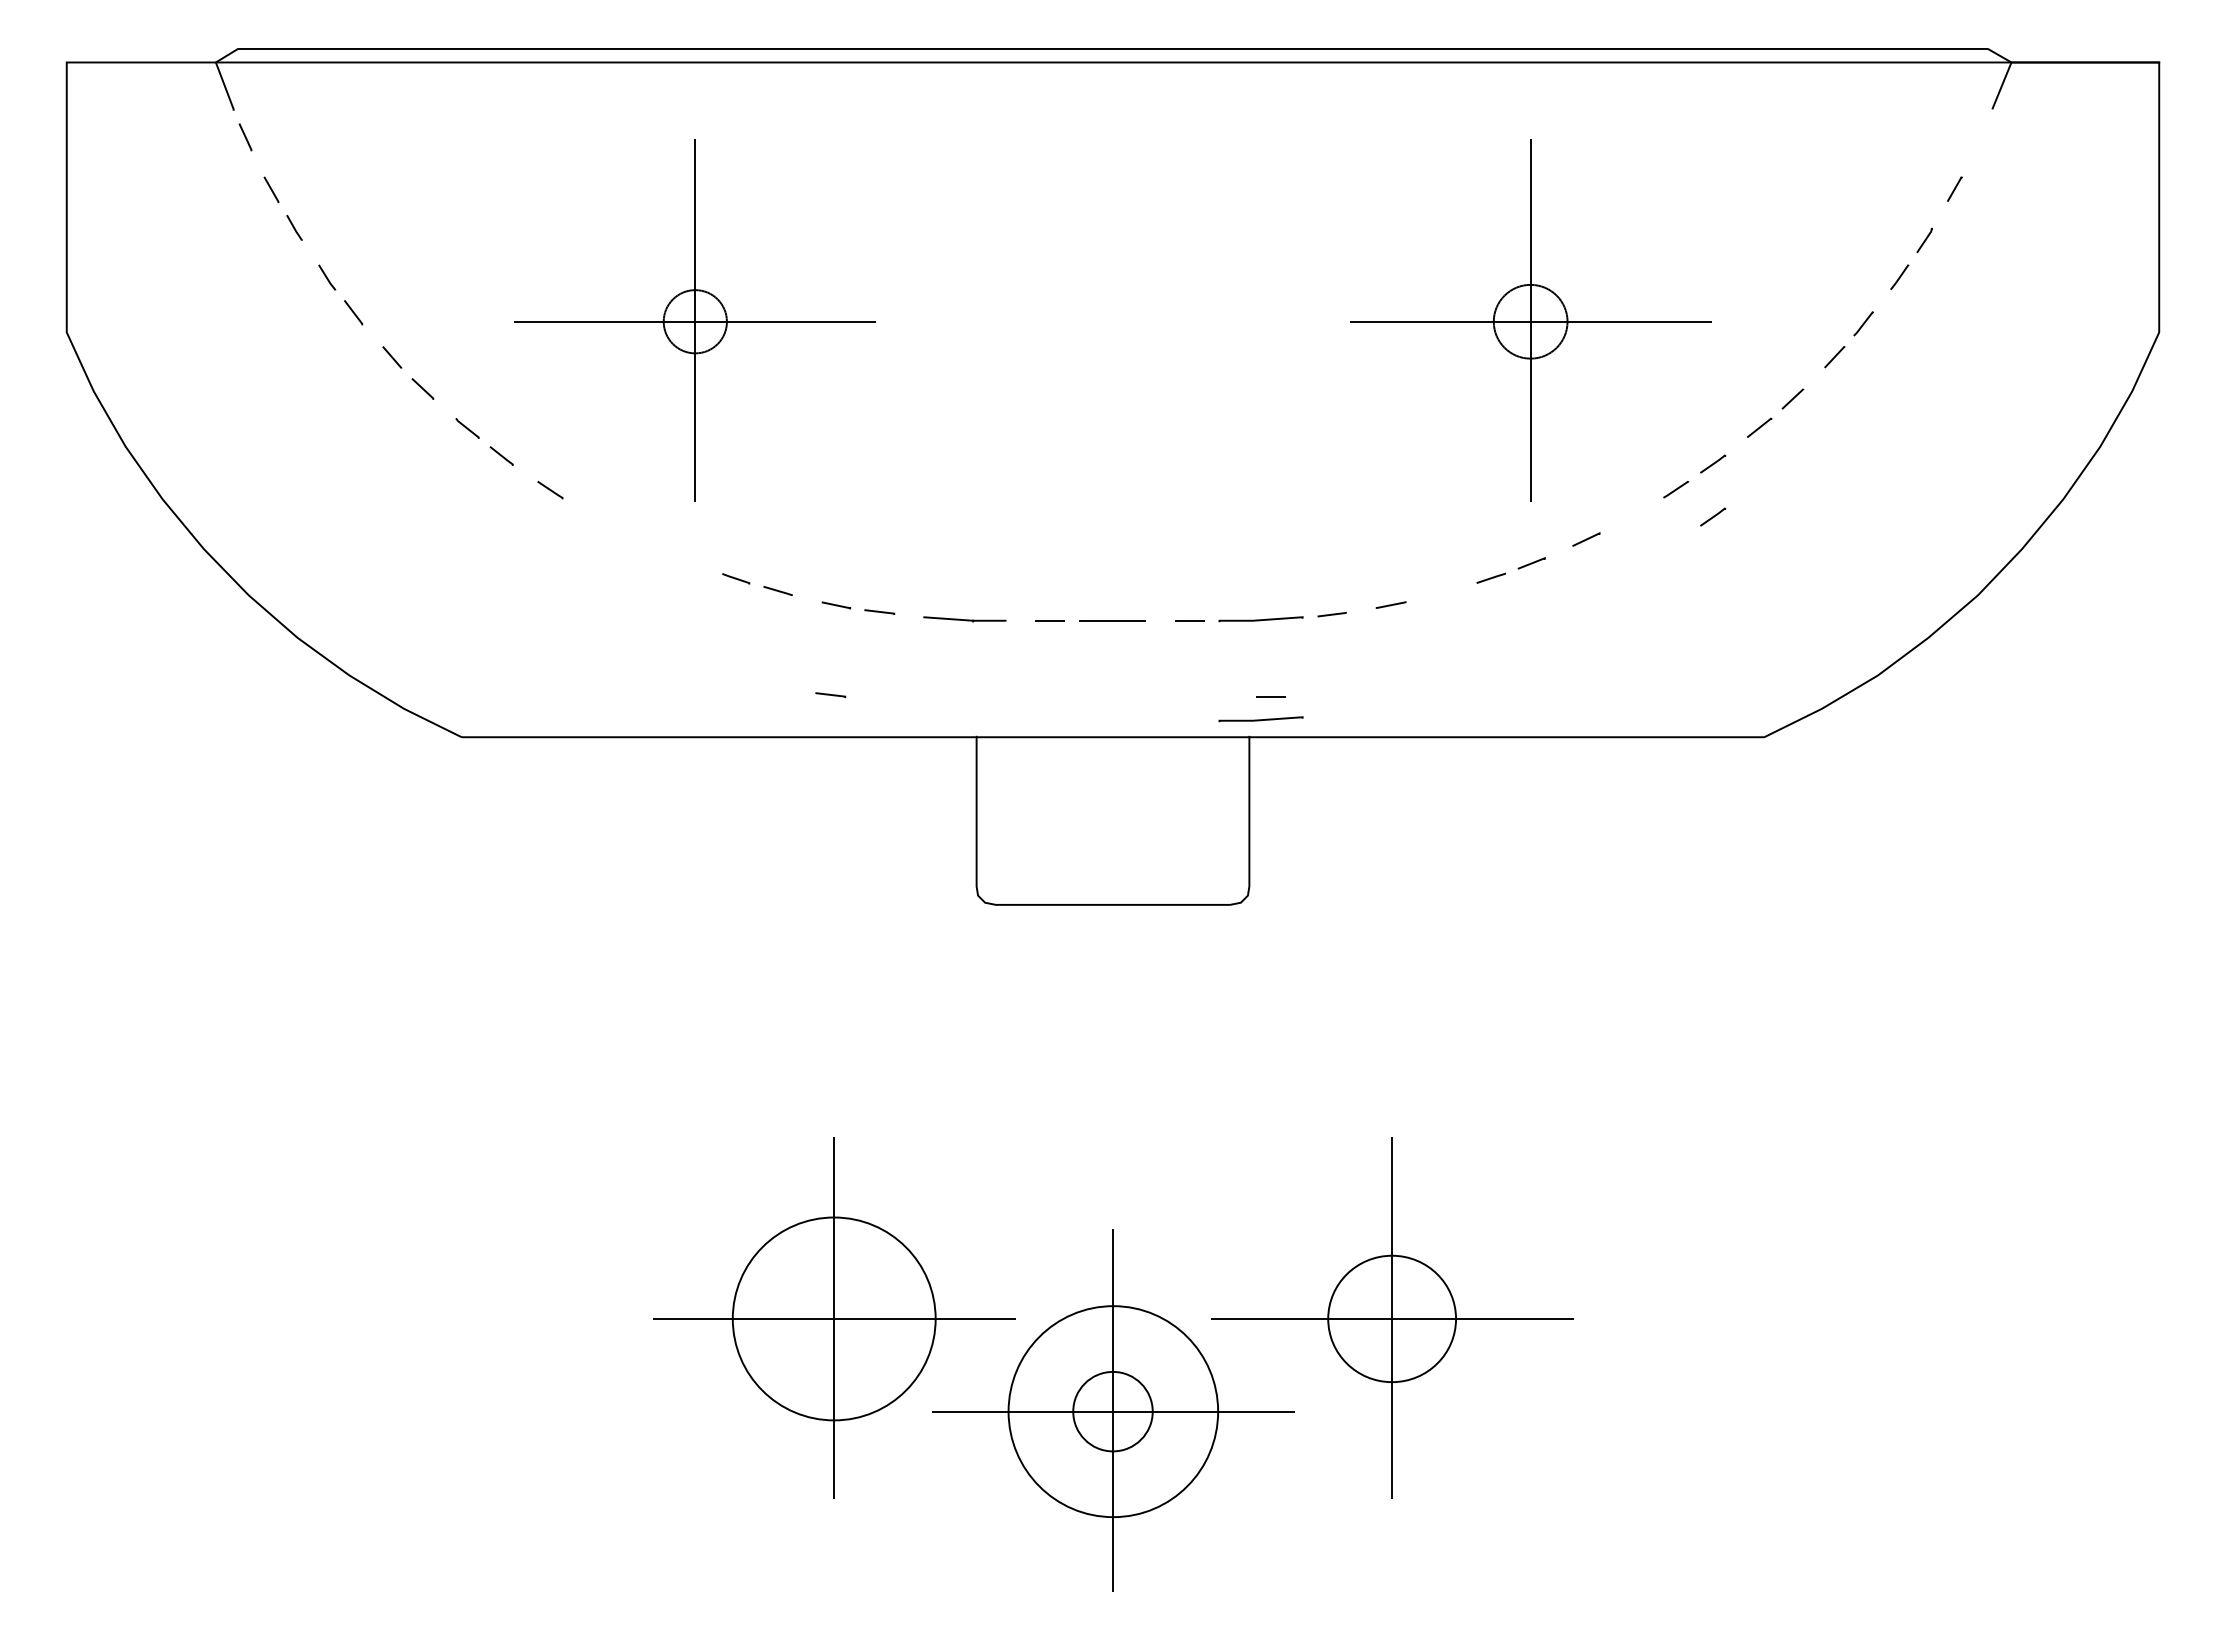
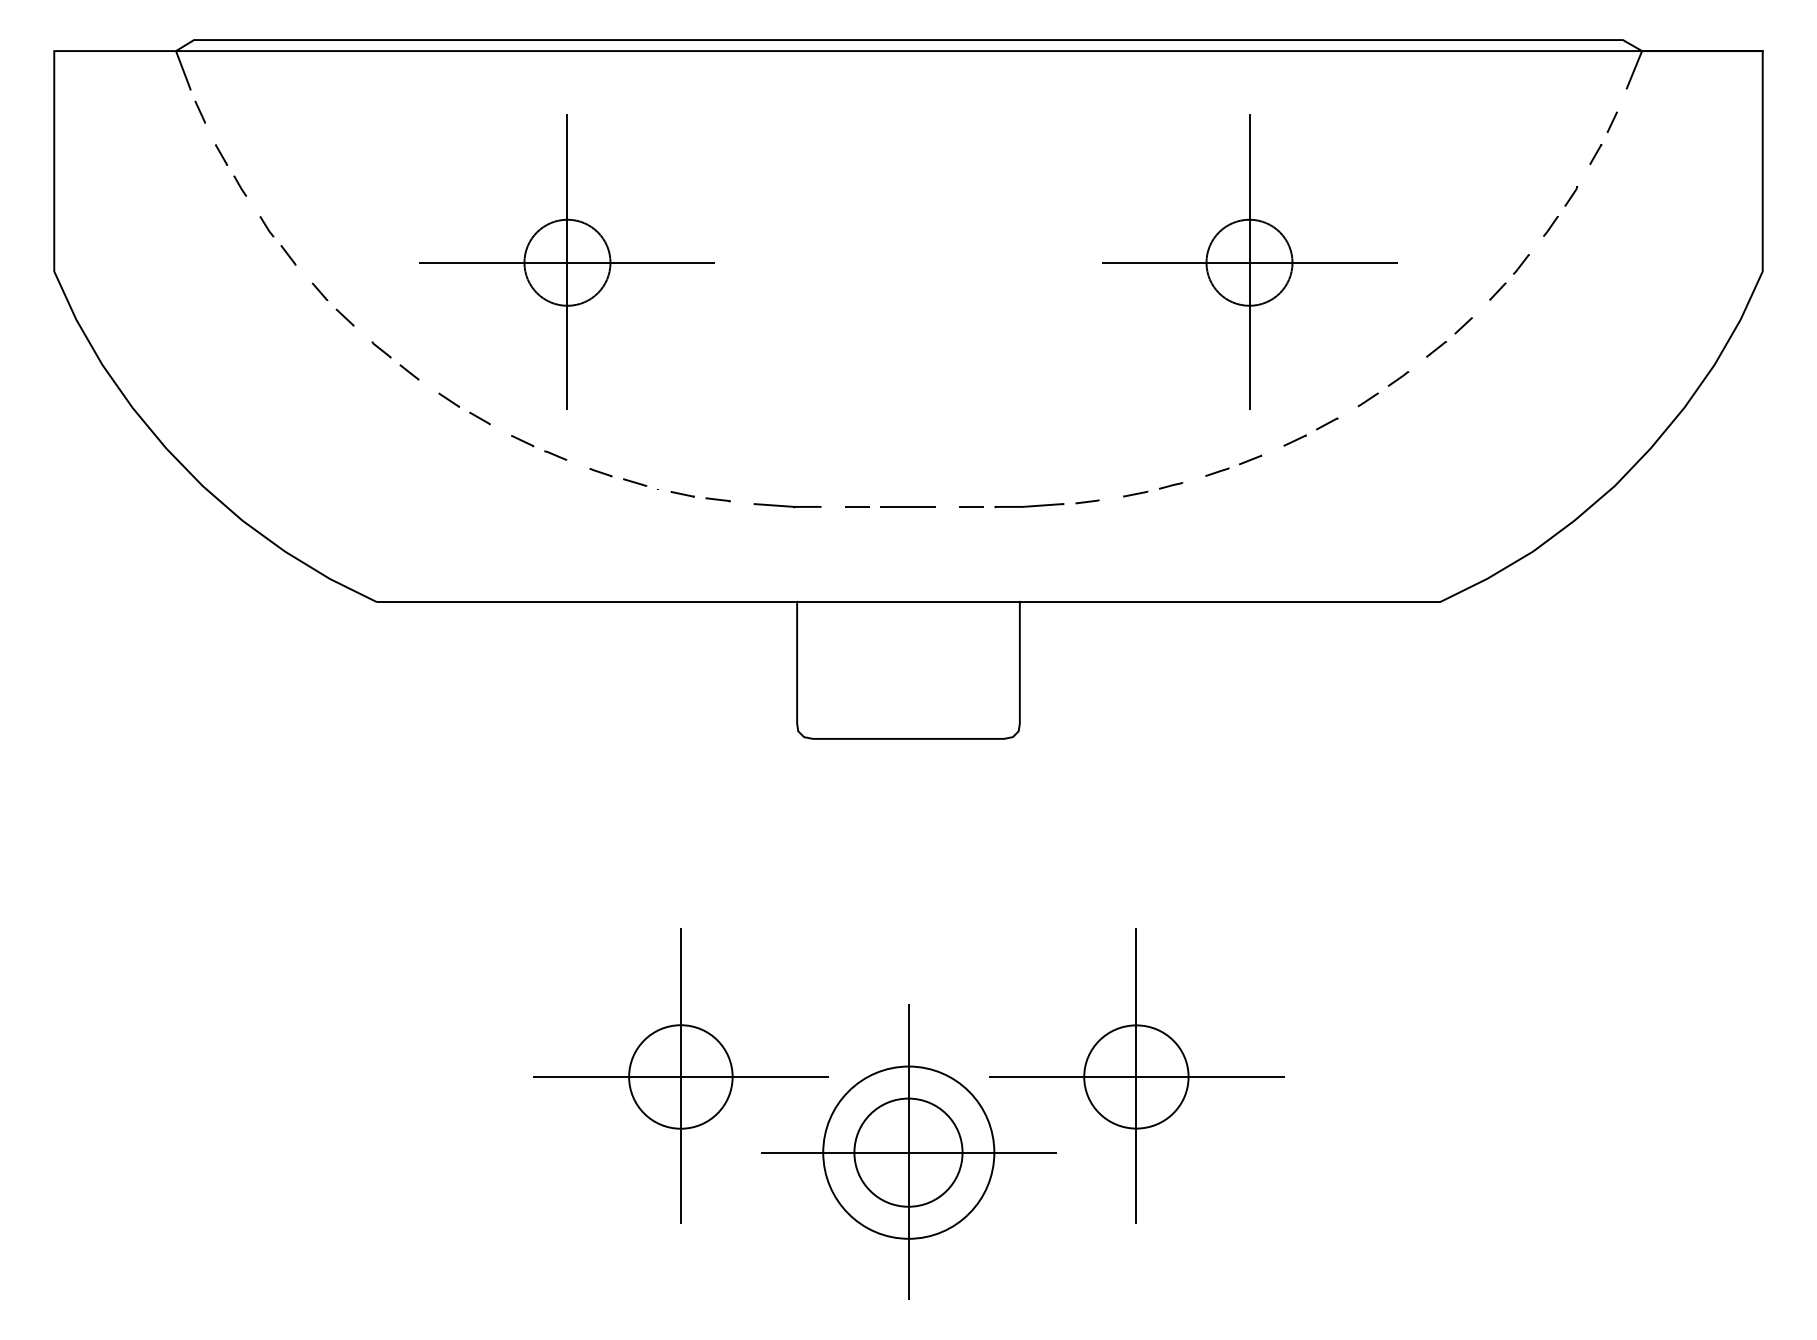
line: (1974, 149) -> (1611, 122), added
circle: (695, 321) -> (567, 262), size x1.67
circle: (1530, 321) -> (1249, 262), size x1.43
line: (588, 512) -> (480, 418), added
line: (1713, 516) -> (1398, 421), removed
line: (1625, 518) -> (1326, 423), added
line: (640, 539) -> (522, 440), added
line: (680, 557) -> (555, 455), added
line: (1434, 594) -> (1171, 485), added
line: (830, 694) -> (677, 567), removed
line: (1270, 696) -> (1037, 568), removed
line: (1260, 719) -> (1028, 587), removed
circle: (833, 1318) -> (680, 1076), size x0.62
circle: (1112, 1411) -> (908, 1152), size x1.67

